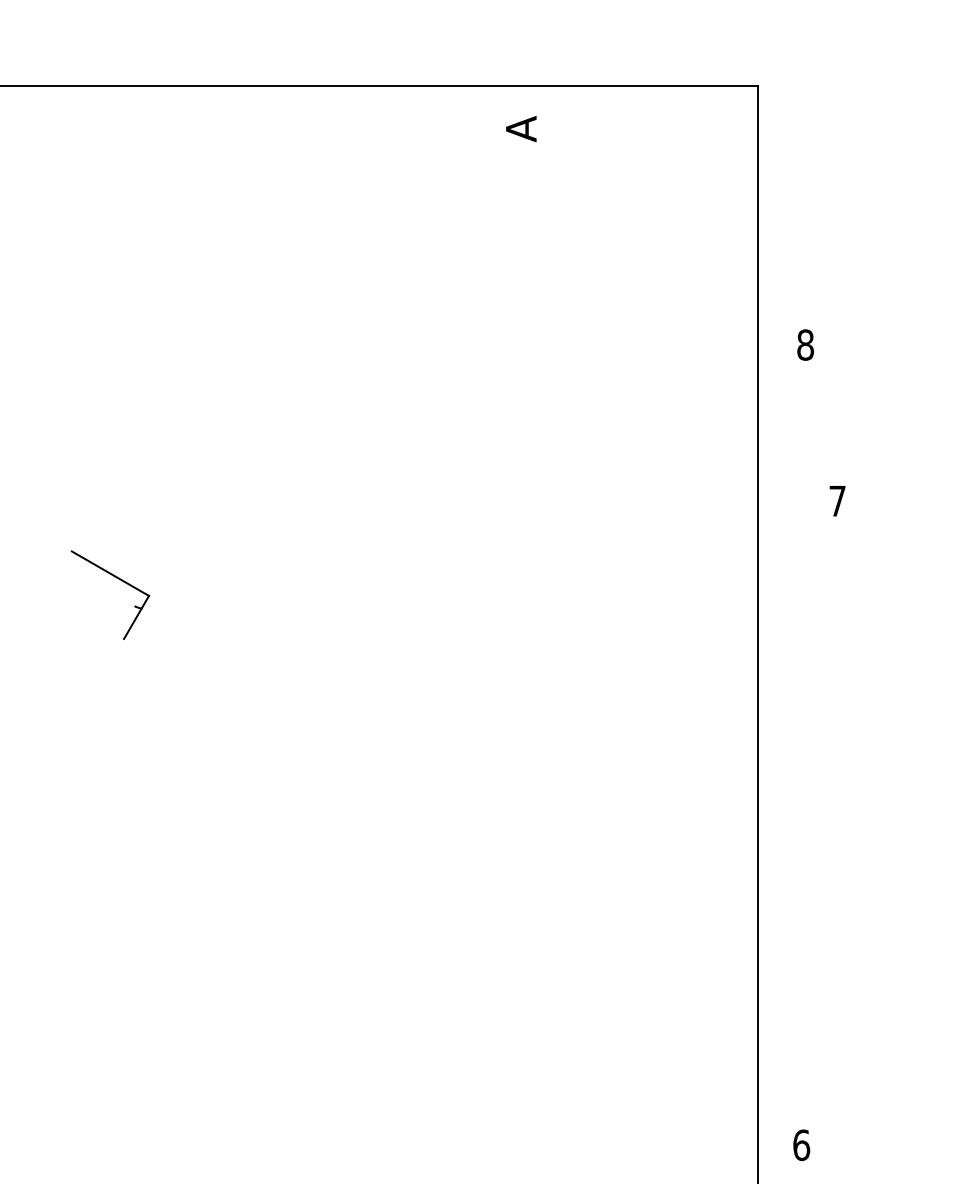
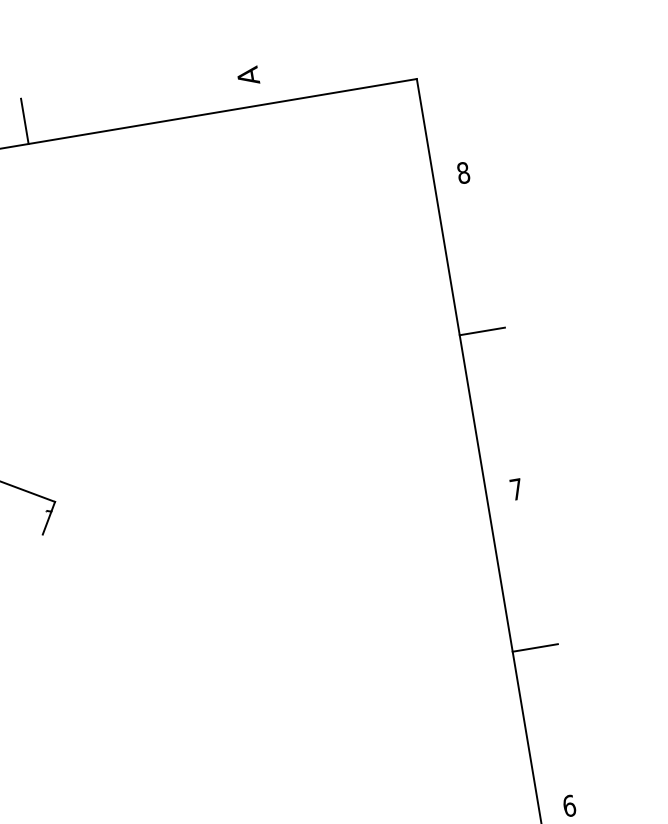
line: (196, 52) -> (25, 120), added
text: (521, 129) -> (248, 76), moved
text: (805, 344) -> (463, 172), moved
line: (790, 456) -> (482, 331), added
text: (837, 501) -> (516, 489), moved
line: (790, 914) -> (535, 647), added

